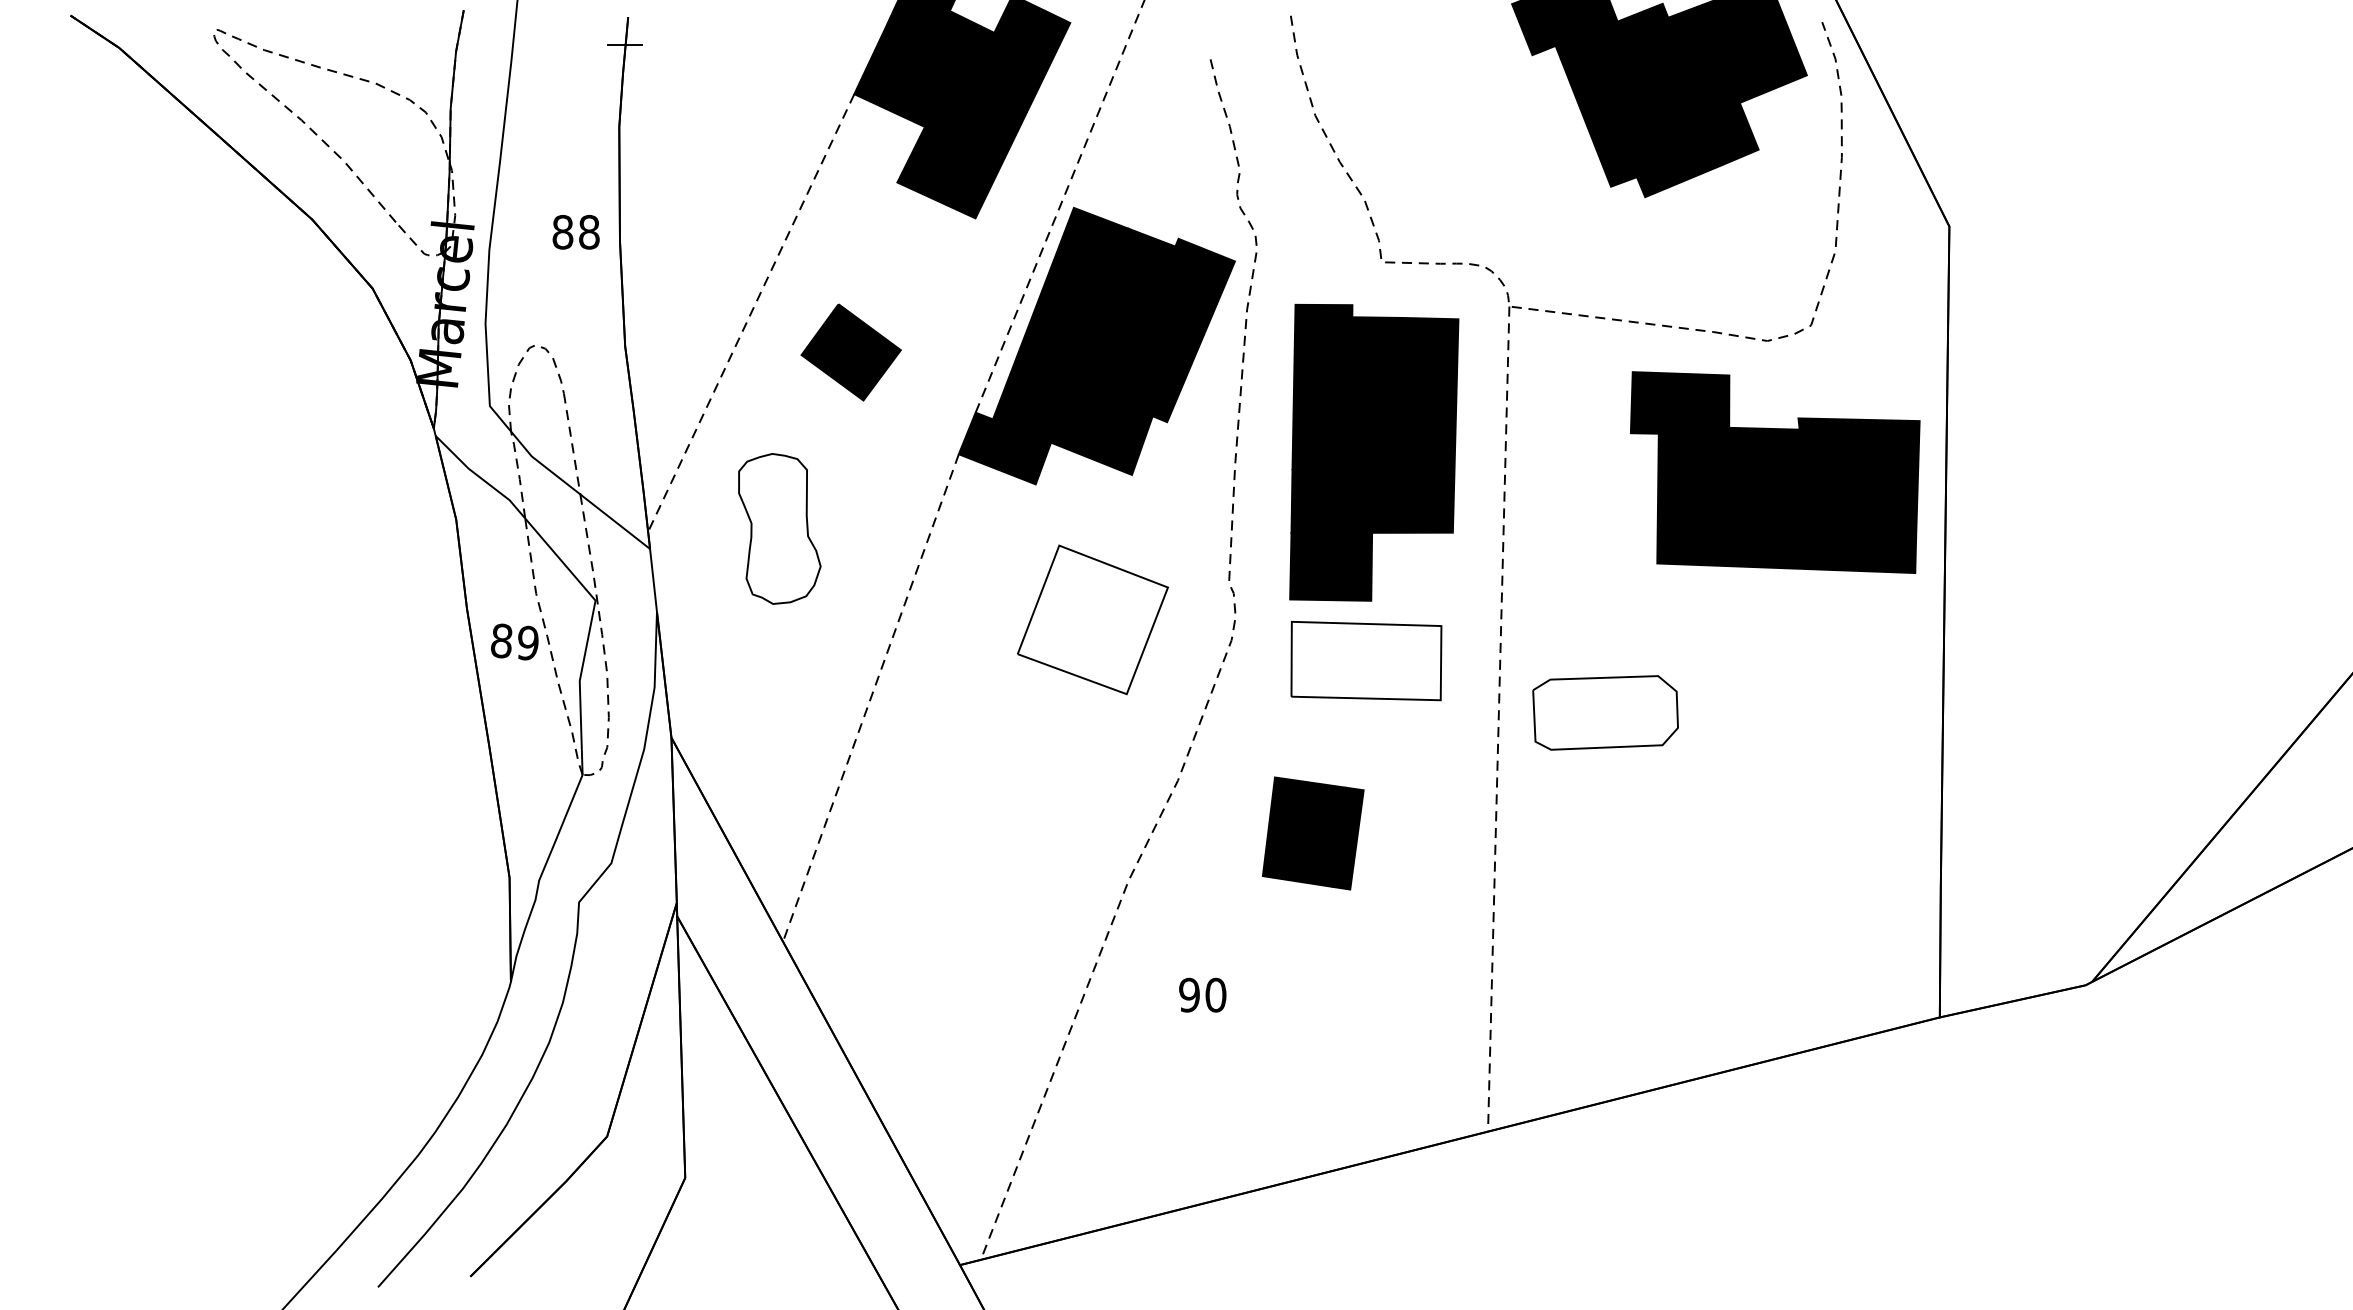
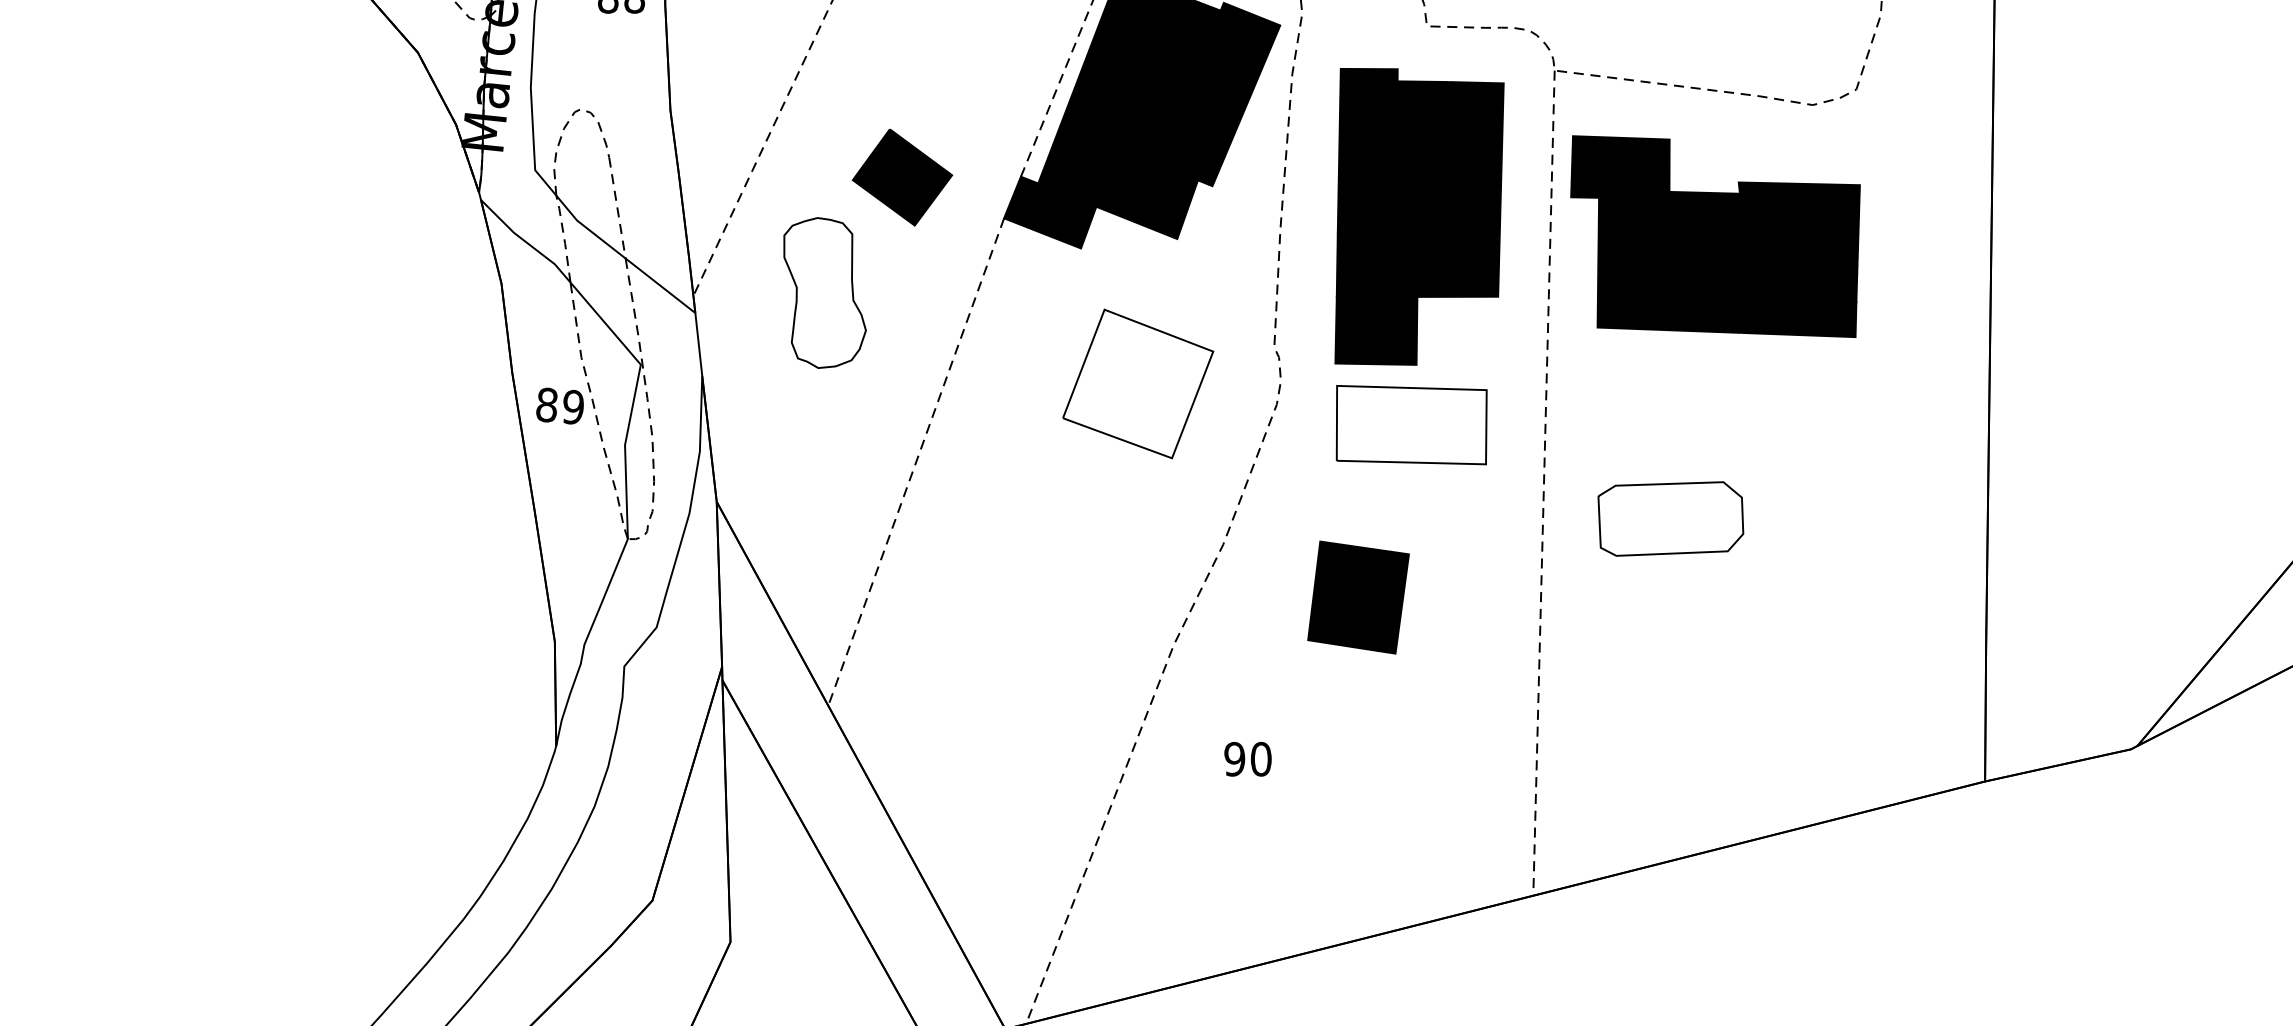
part: (850, 352) -> (901, 177), moved
part: (1775, 472) -> (1715, 236), moved
part: (1605, 712) -> (1670, 518), moved

